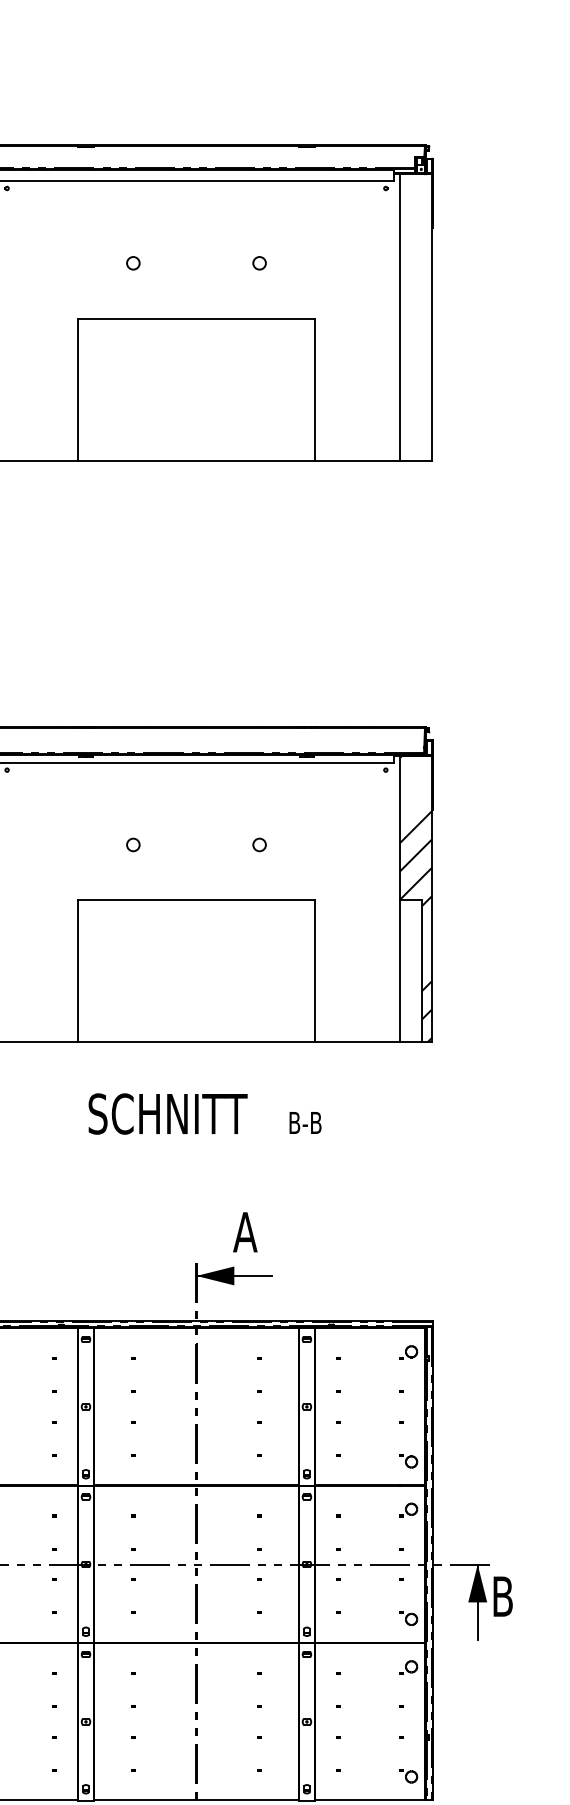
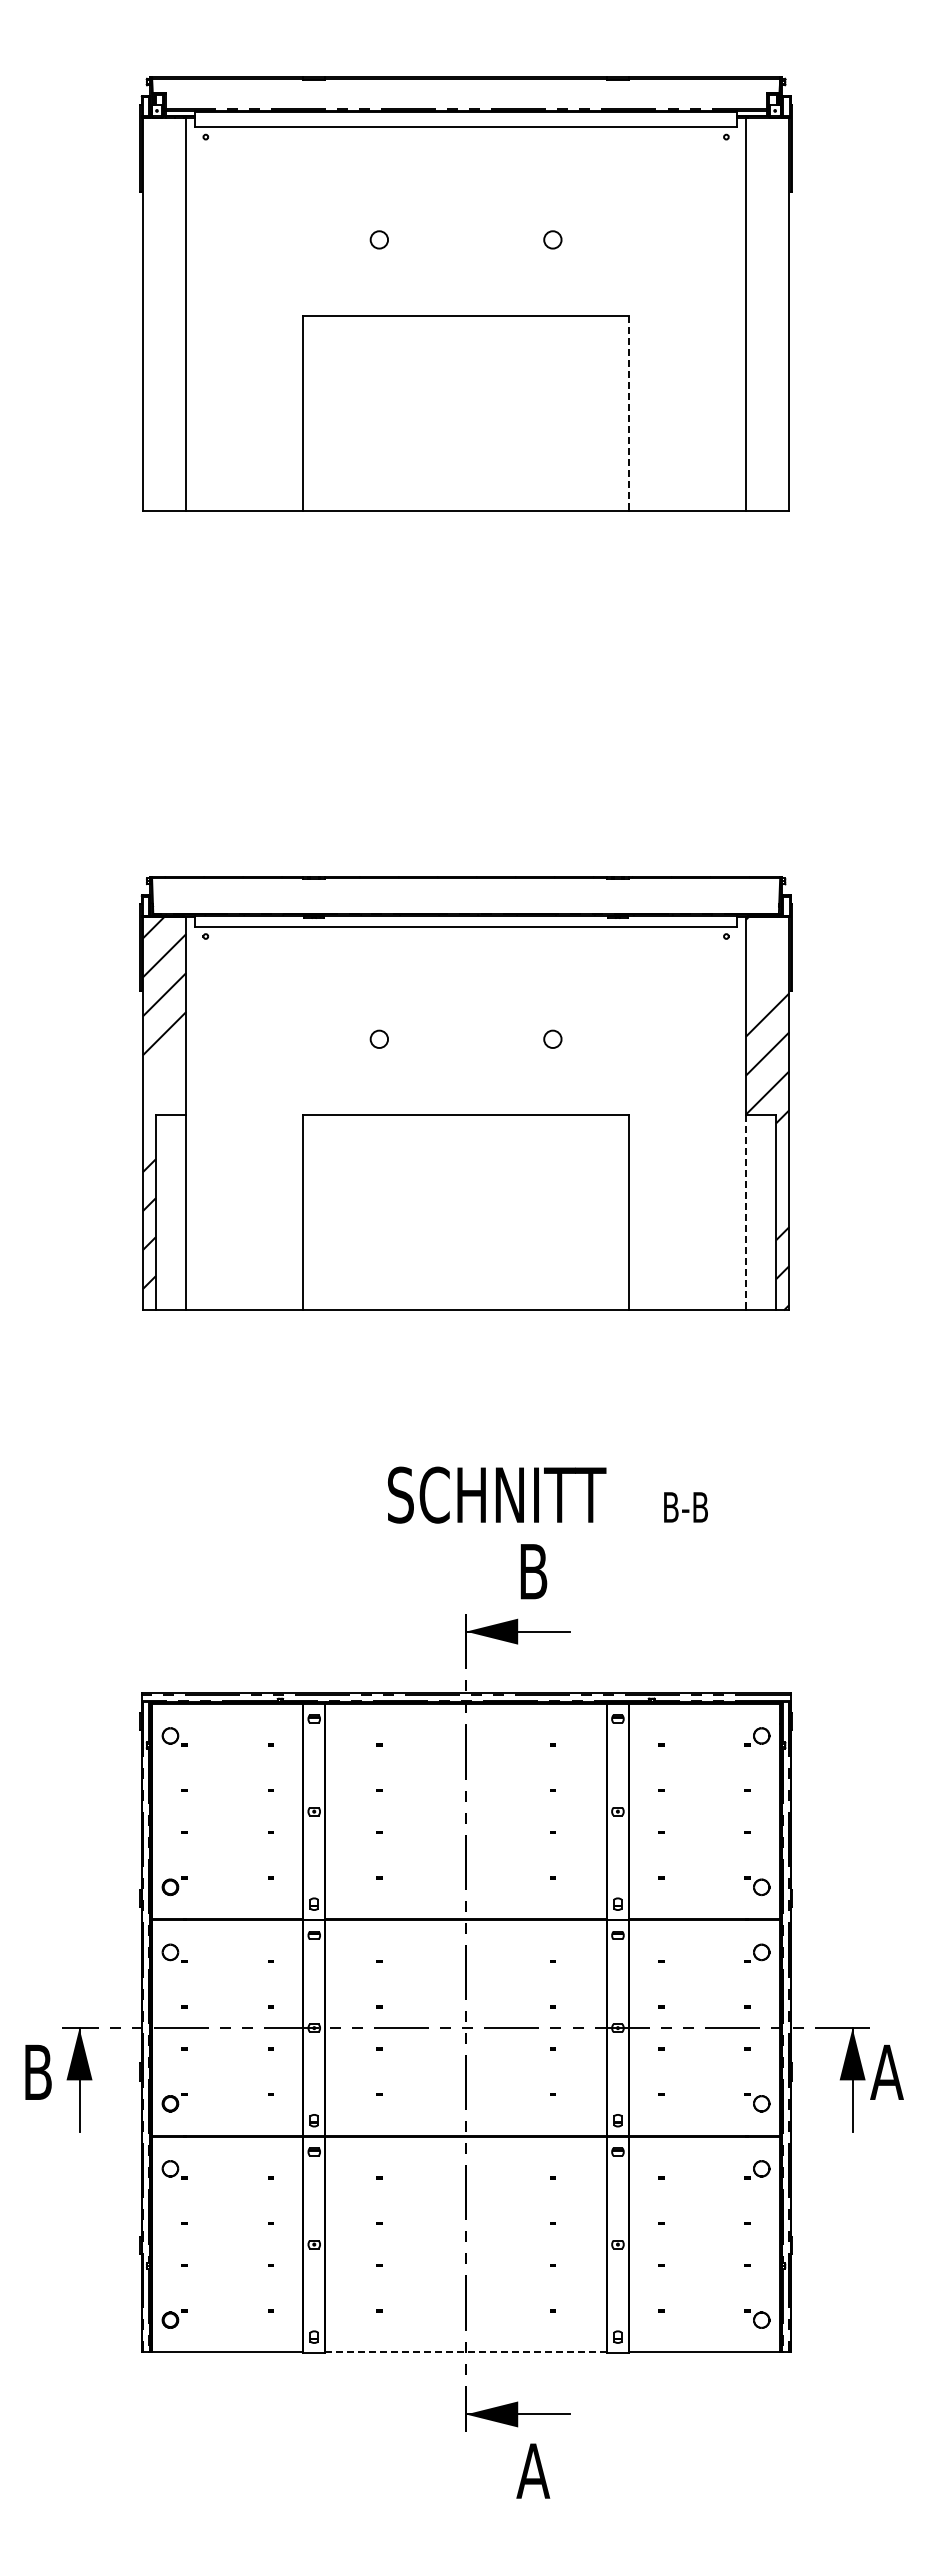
line: (314, 389) -> (628, 413), solid -> dashed
line: (399, 970) -> (745, 1212), solid -> dashed
text: (204, 1113) -> (547, 1494), moved
text: (245, 1232) -> (533, 1571), A -> B
text: (502, 1595) -> (886, 2071), B -> A
line: (196, 1800) -> (466, 2352), solid -> dashed

